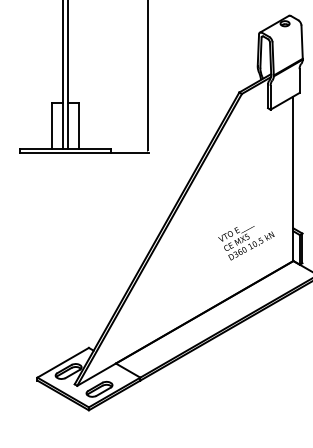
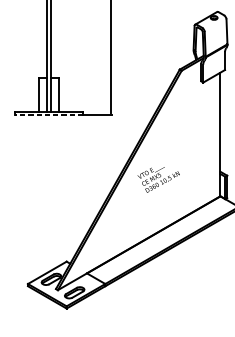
line: (64, 153) -> (48, 115), solid -> dashed
text: (246, 243) -> (158, 180), moved

